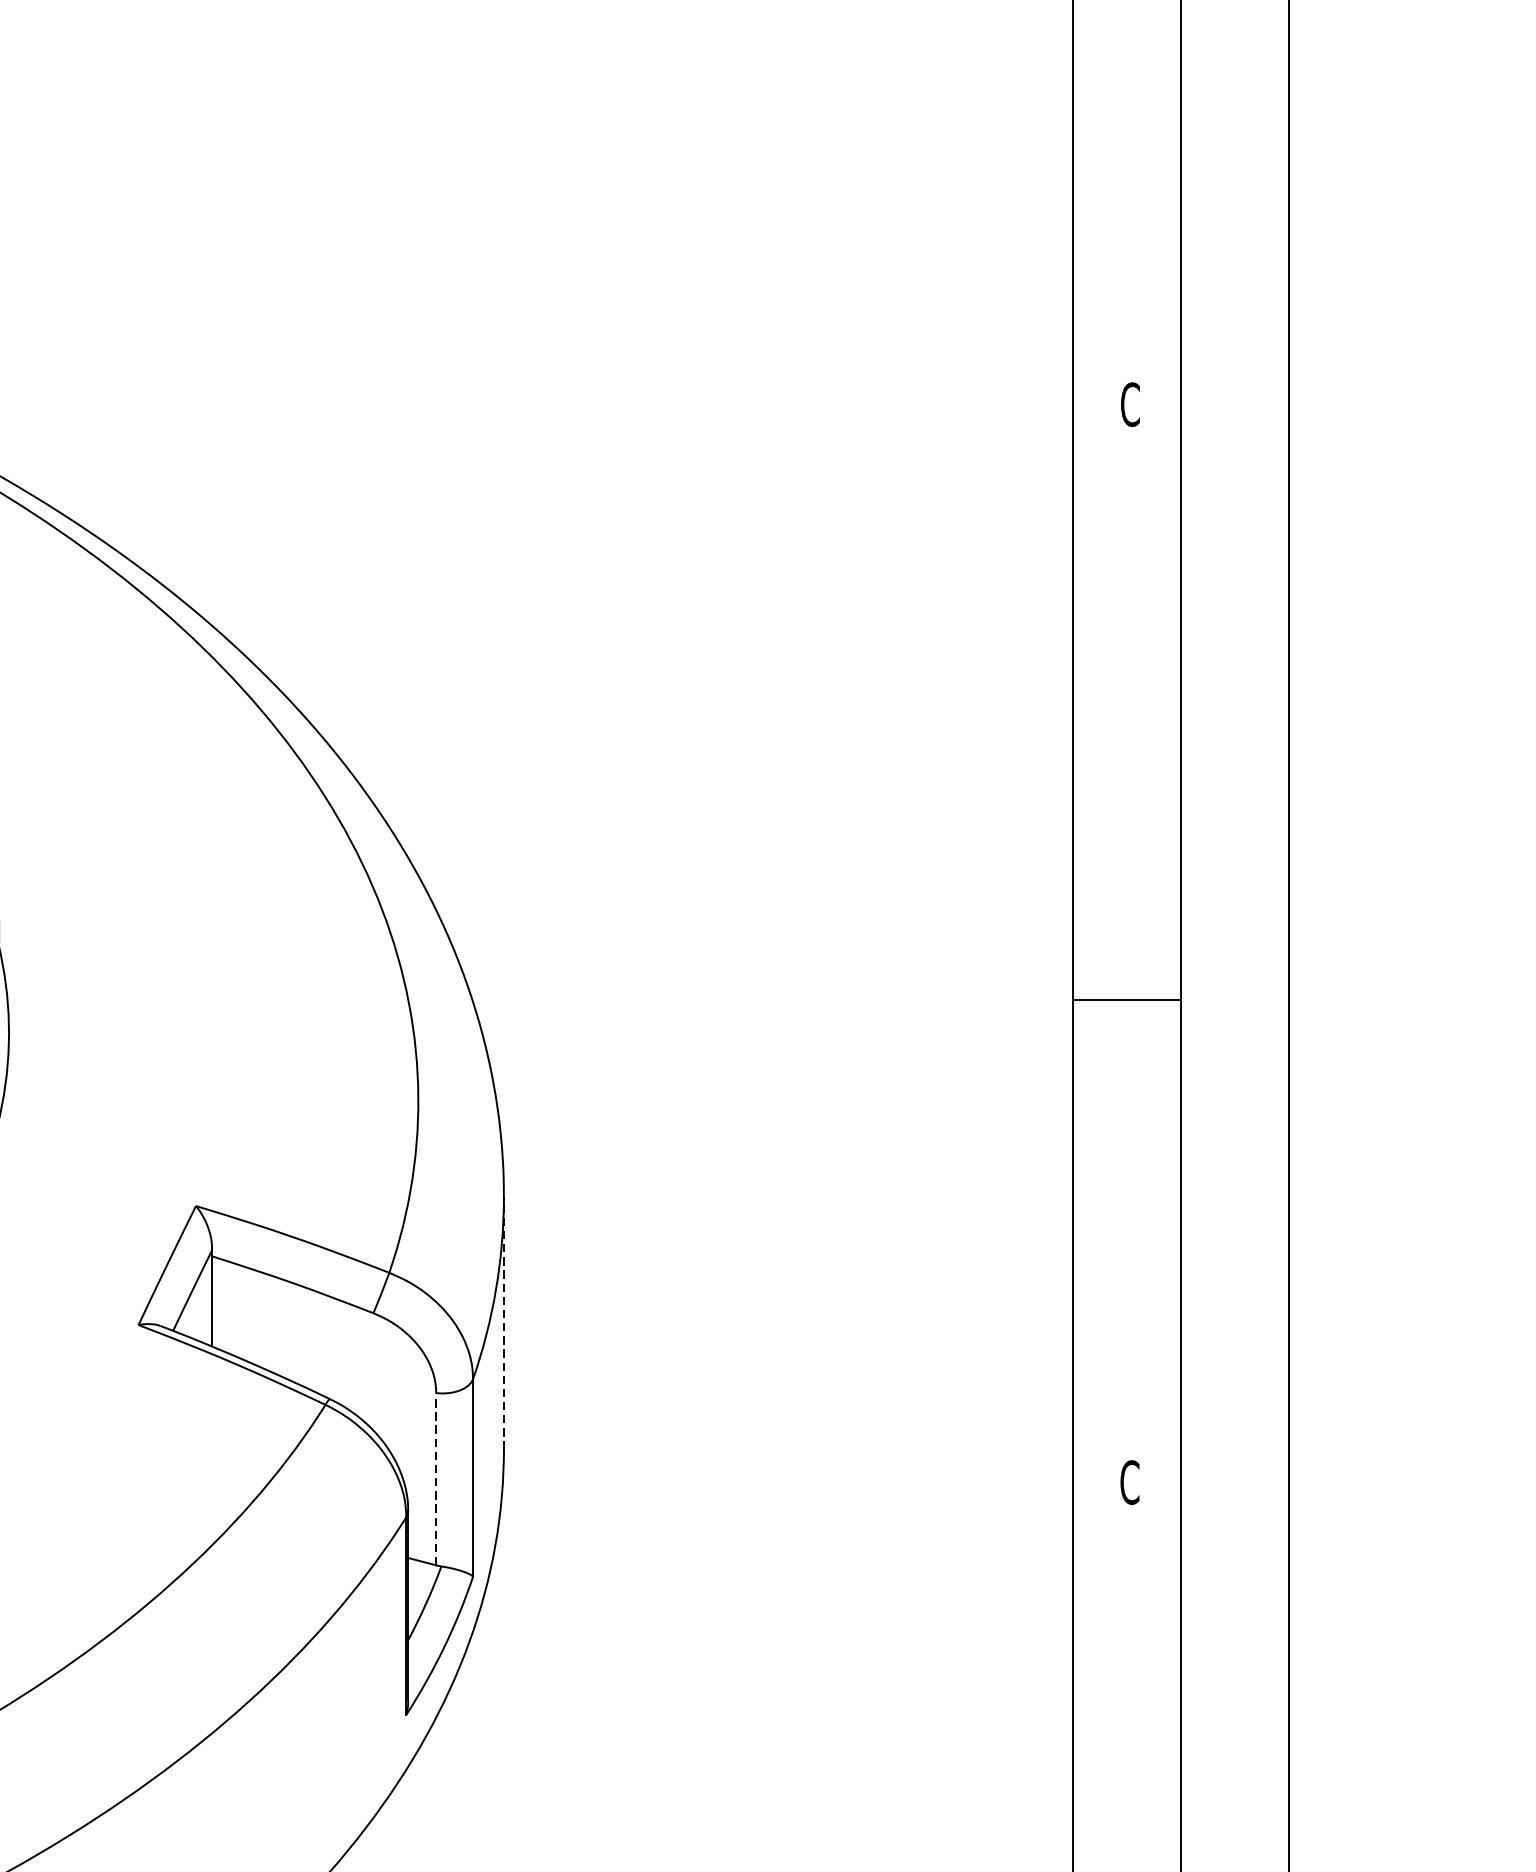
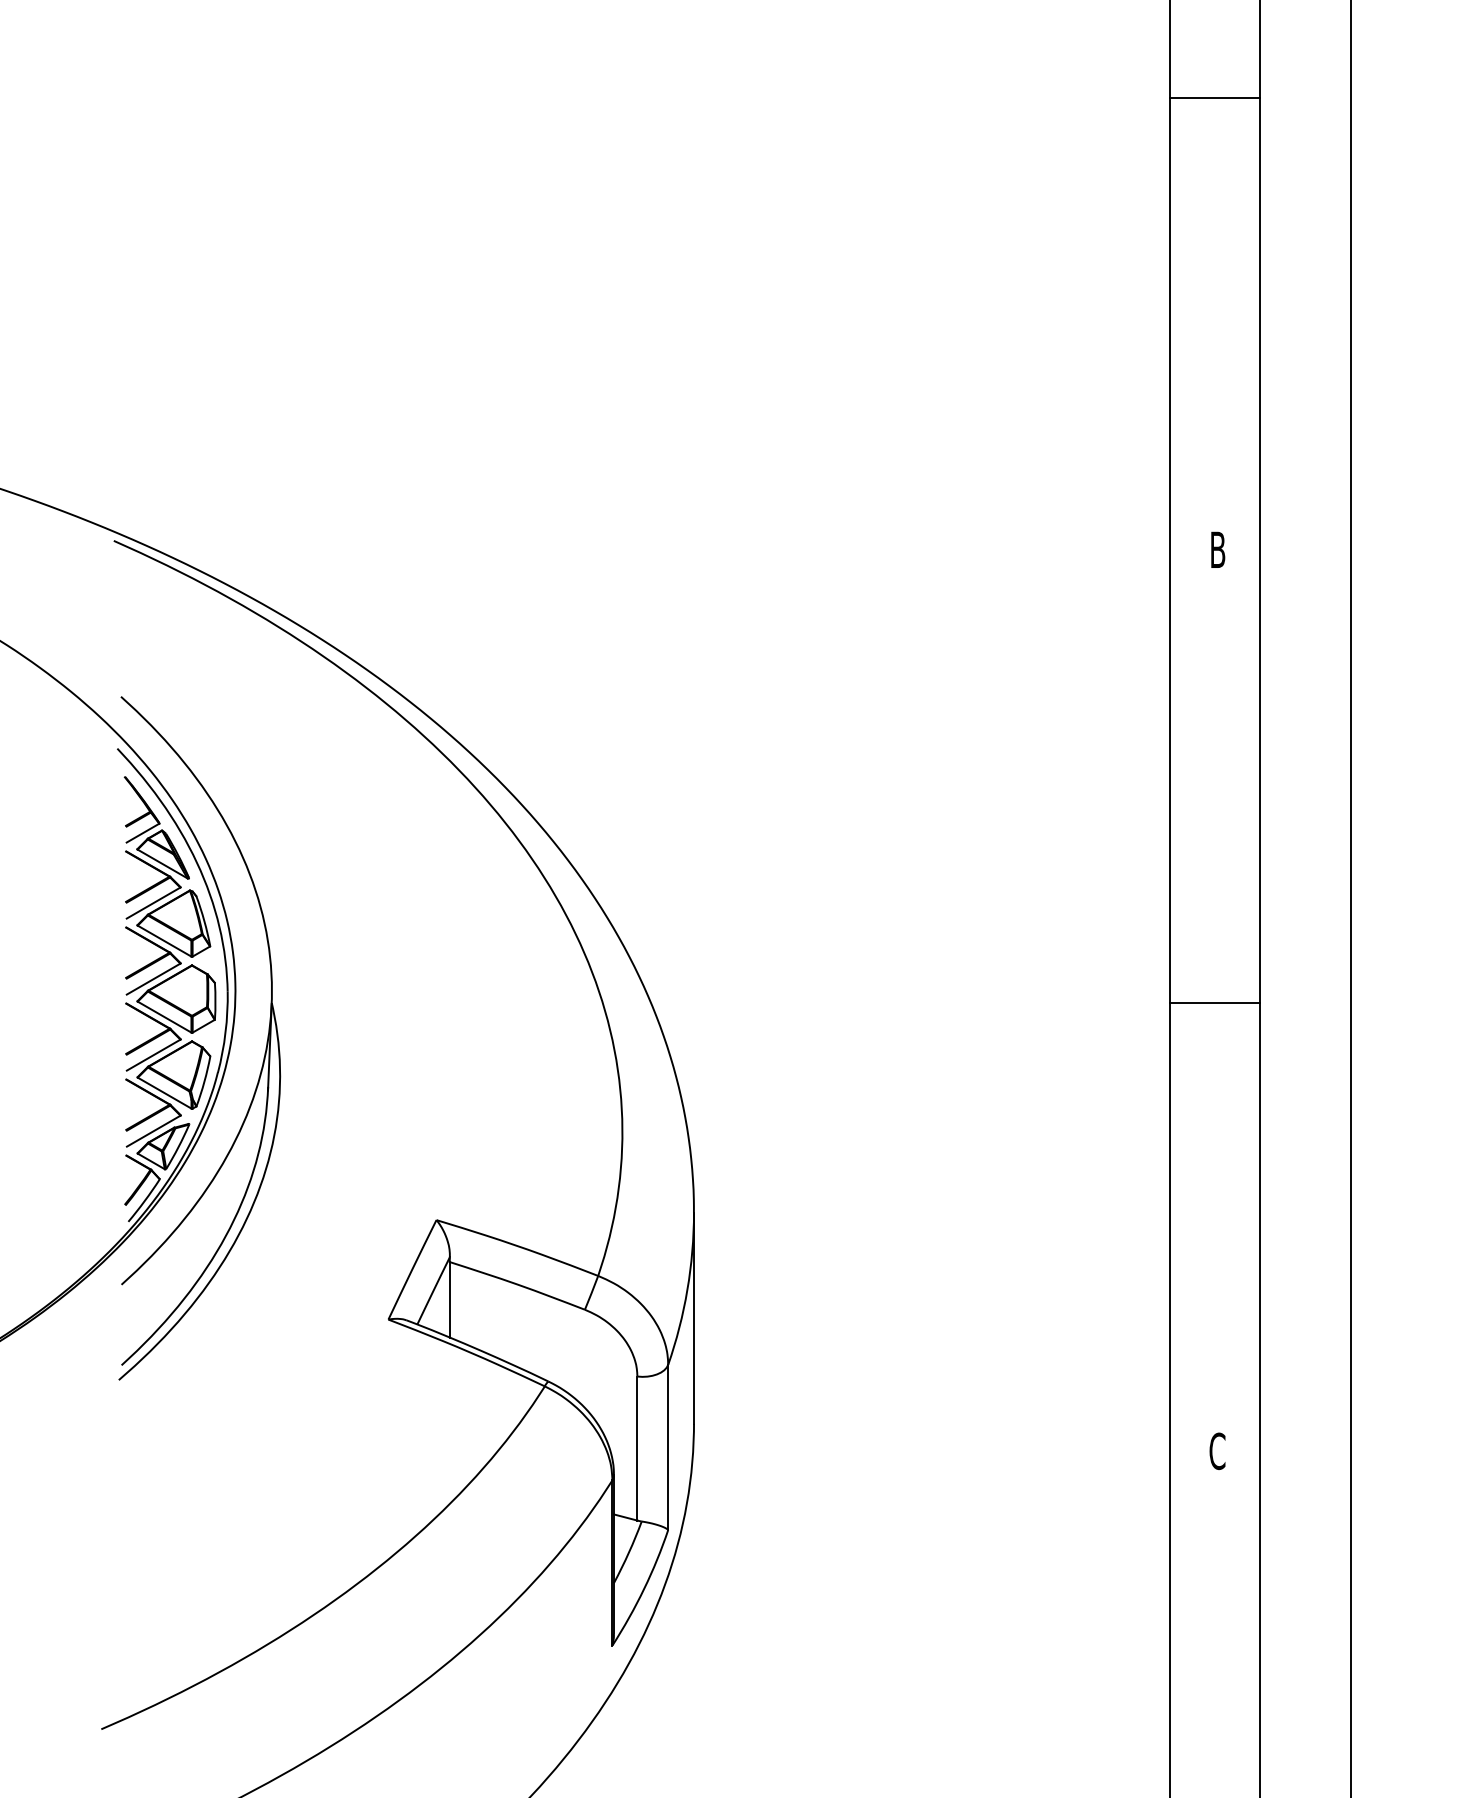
text: (1129, 404) -> (1217, 549), C -> B
line: (1126, 999) -> (1214, 1002), moved
line: (504, 1323) -> (694, 1318), dashed -> solid
line: (436, 1479) -> (637, 1448), dashed -> solid

